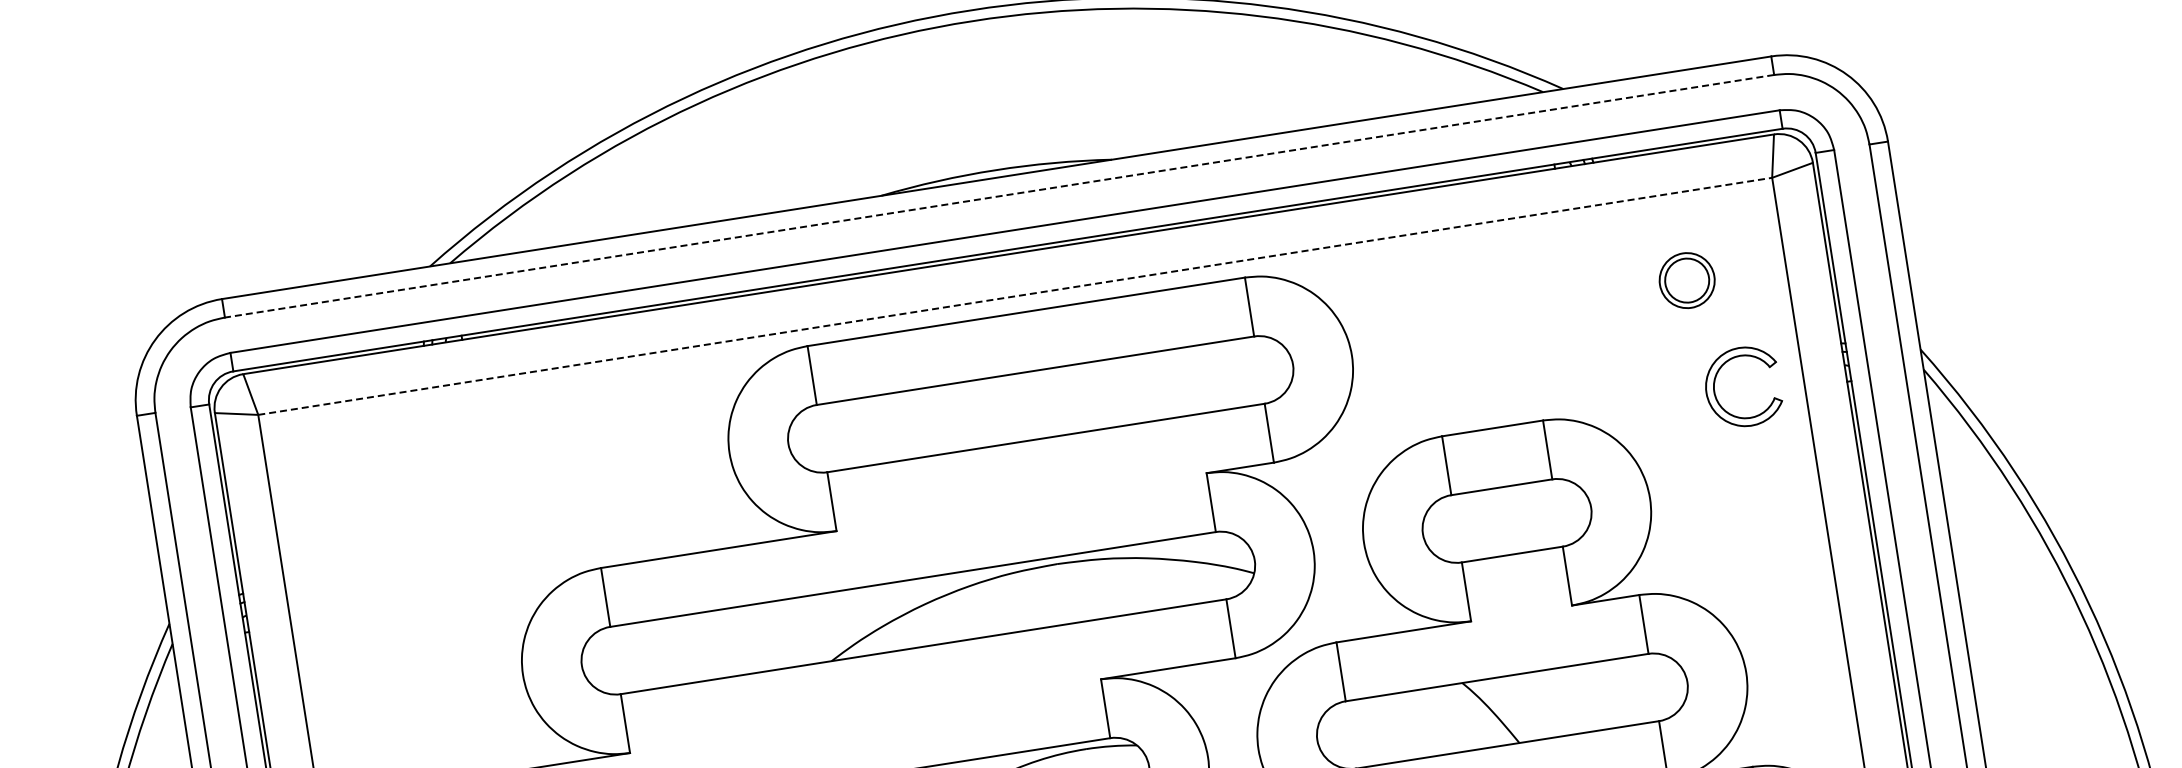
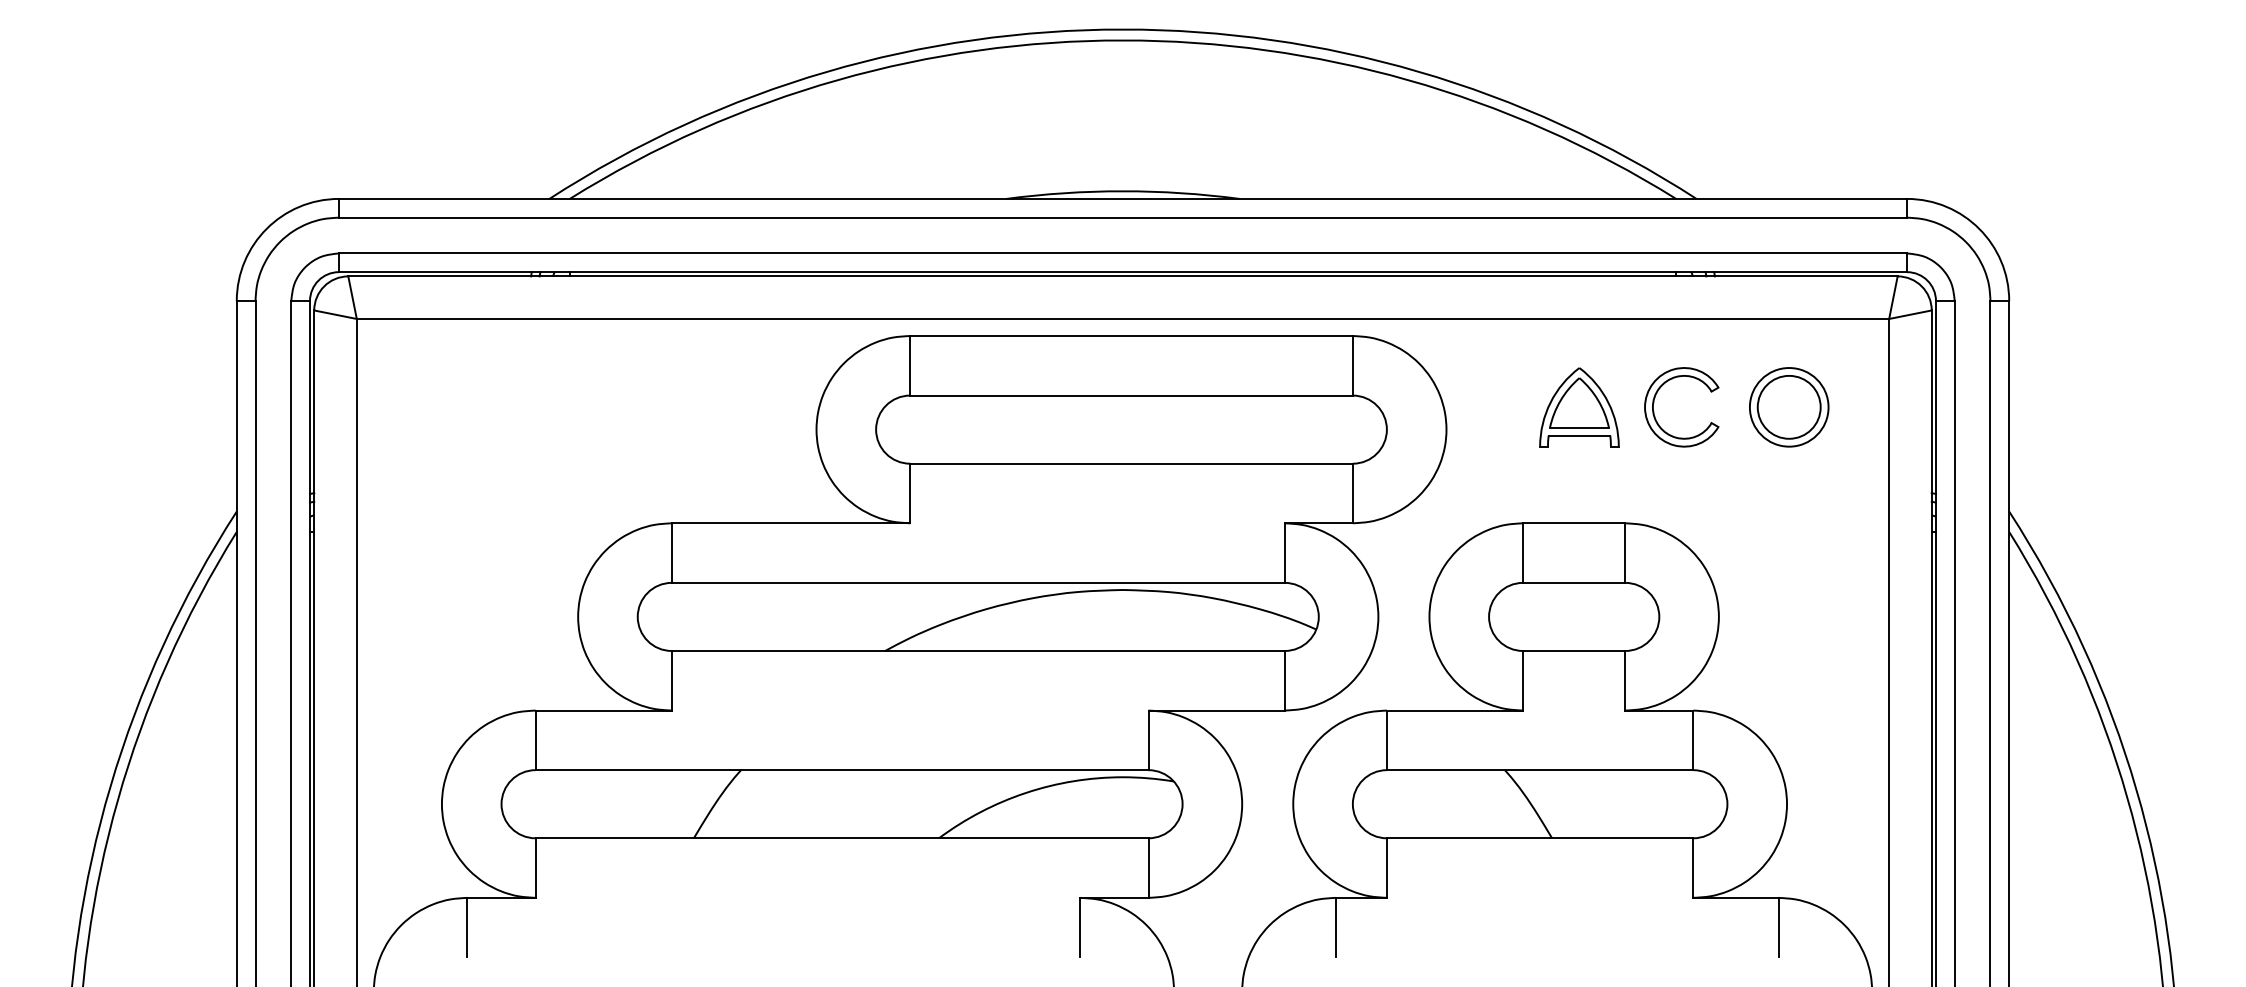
line: (999, 196) -> (1122, 217), dashed -> solid
part: (1687, 280) -> (1789, 407), size x1.43
line: (1015, 295) -> (1123, 318), dashed -> solid
part: (1479, 313) -> (1579, 407), added
part: (1715, 387) -> (1654, 403), moved

